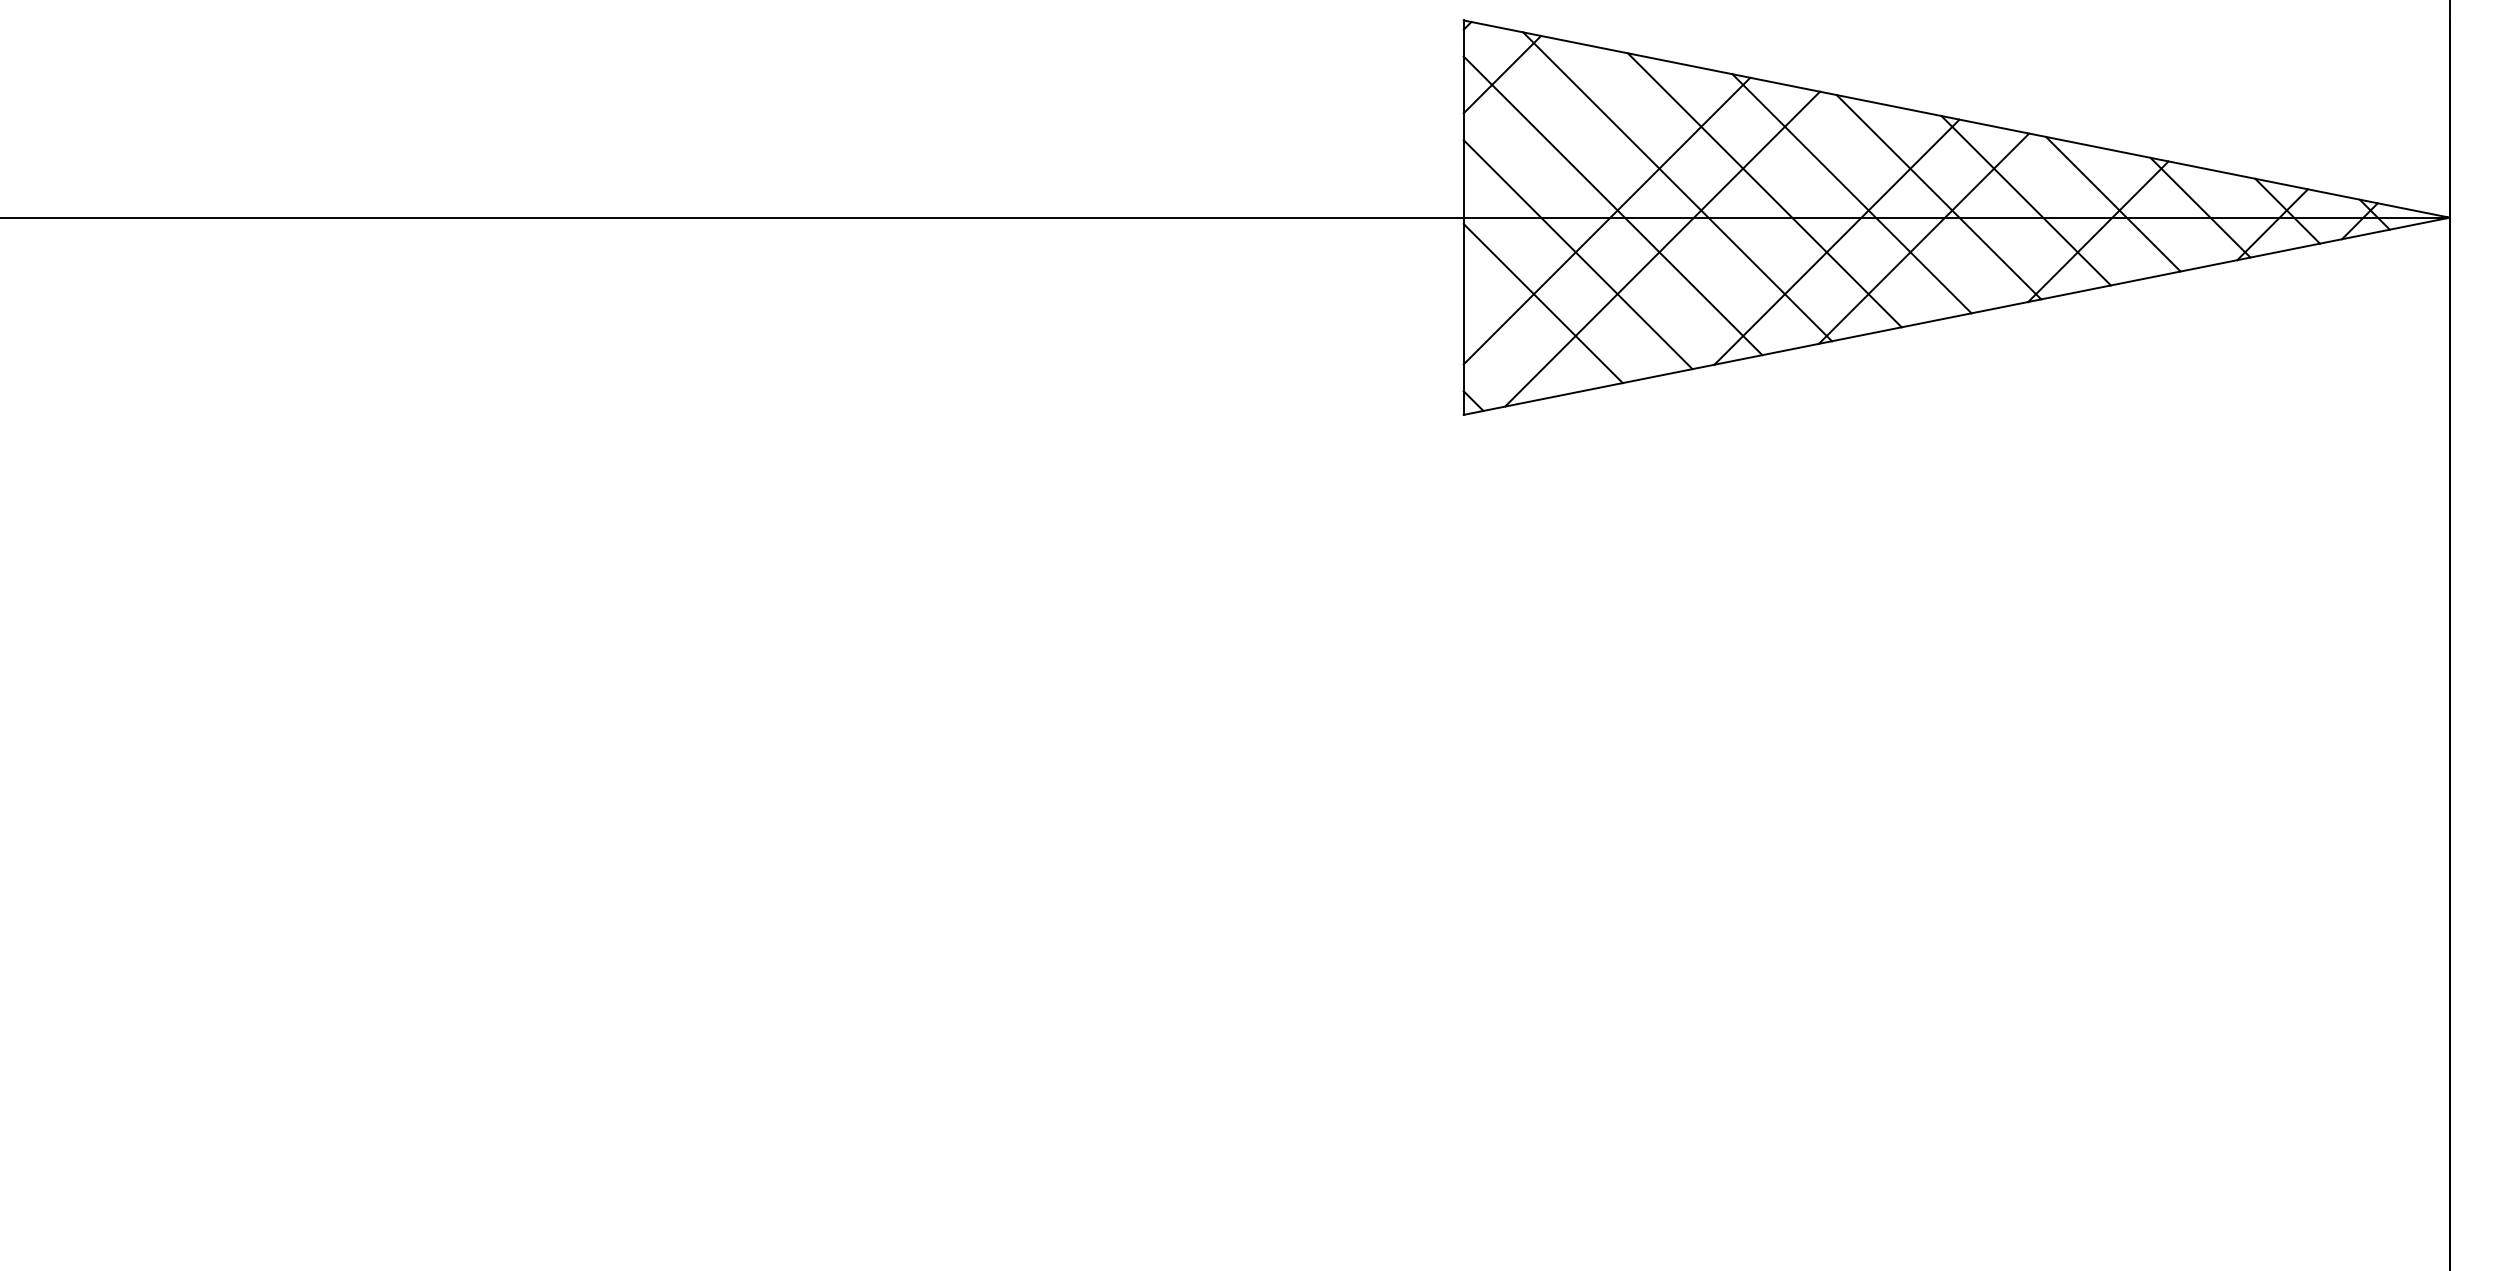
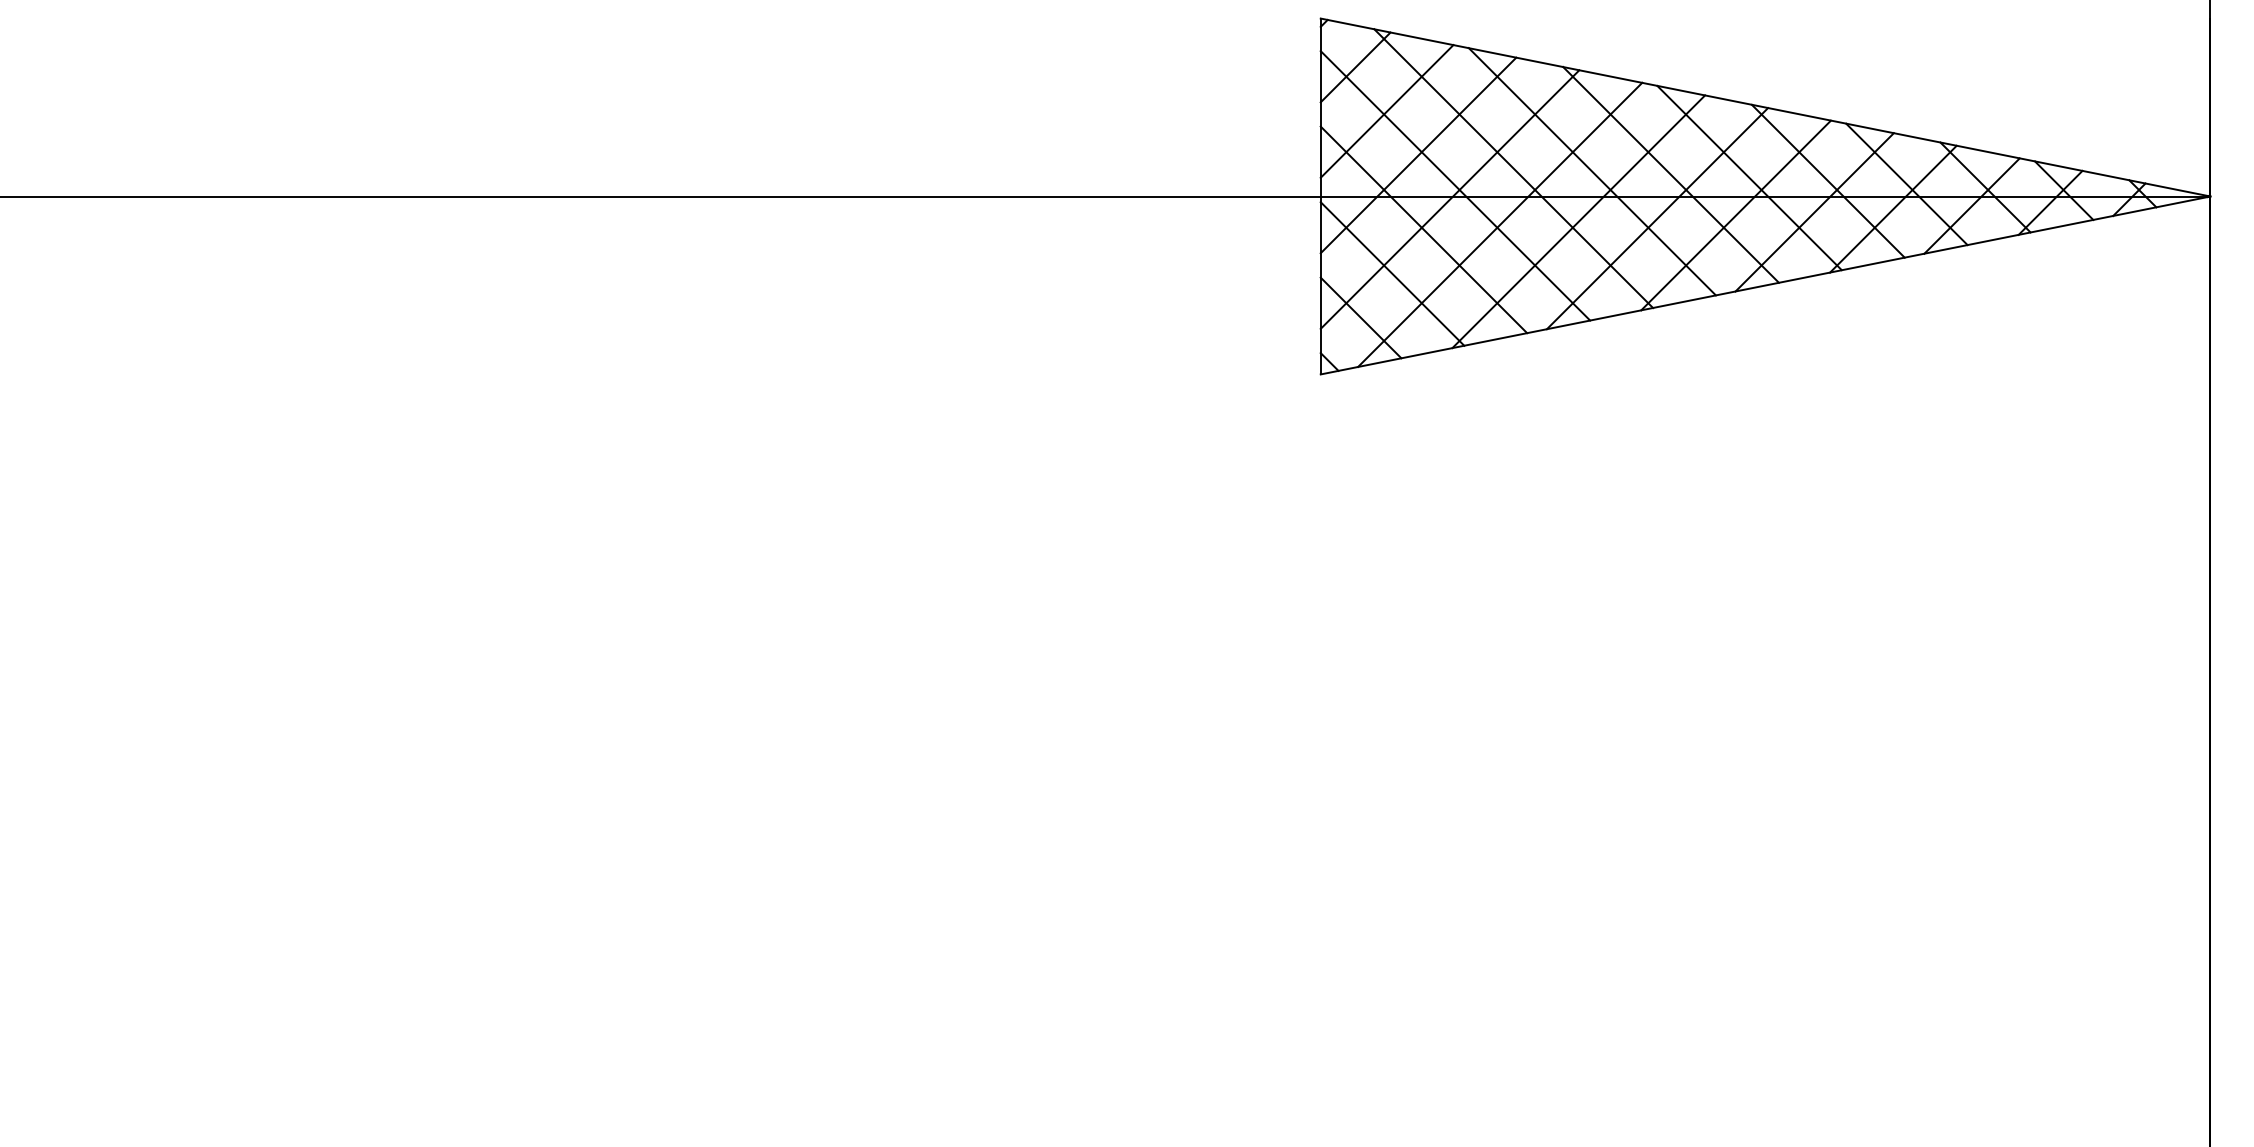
line: (1536, 122) -> (1386, 110), added
line: (1571, 171) -> (1417, 154), added
line: (2185, 228) -> (1972, 206), added
line: (2010, 235) -> (1814, 212), added
line: (1749, 245) -> (1578, 221), added
line: (1508, 351) -> (1361, 317), added

